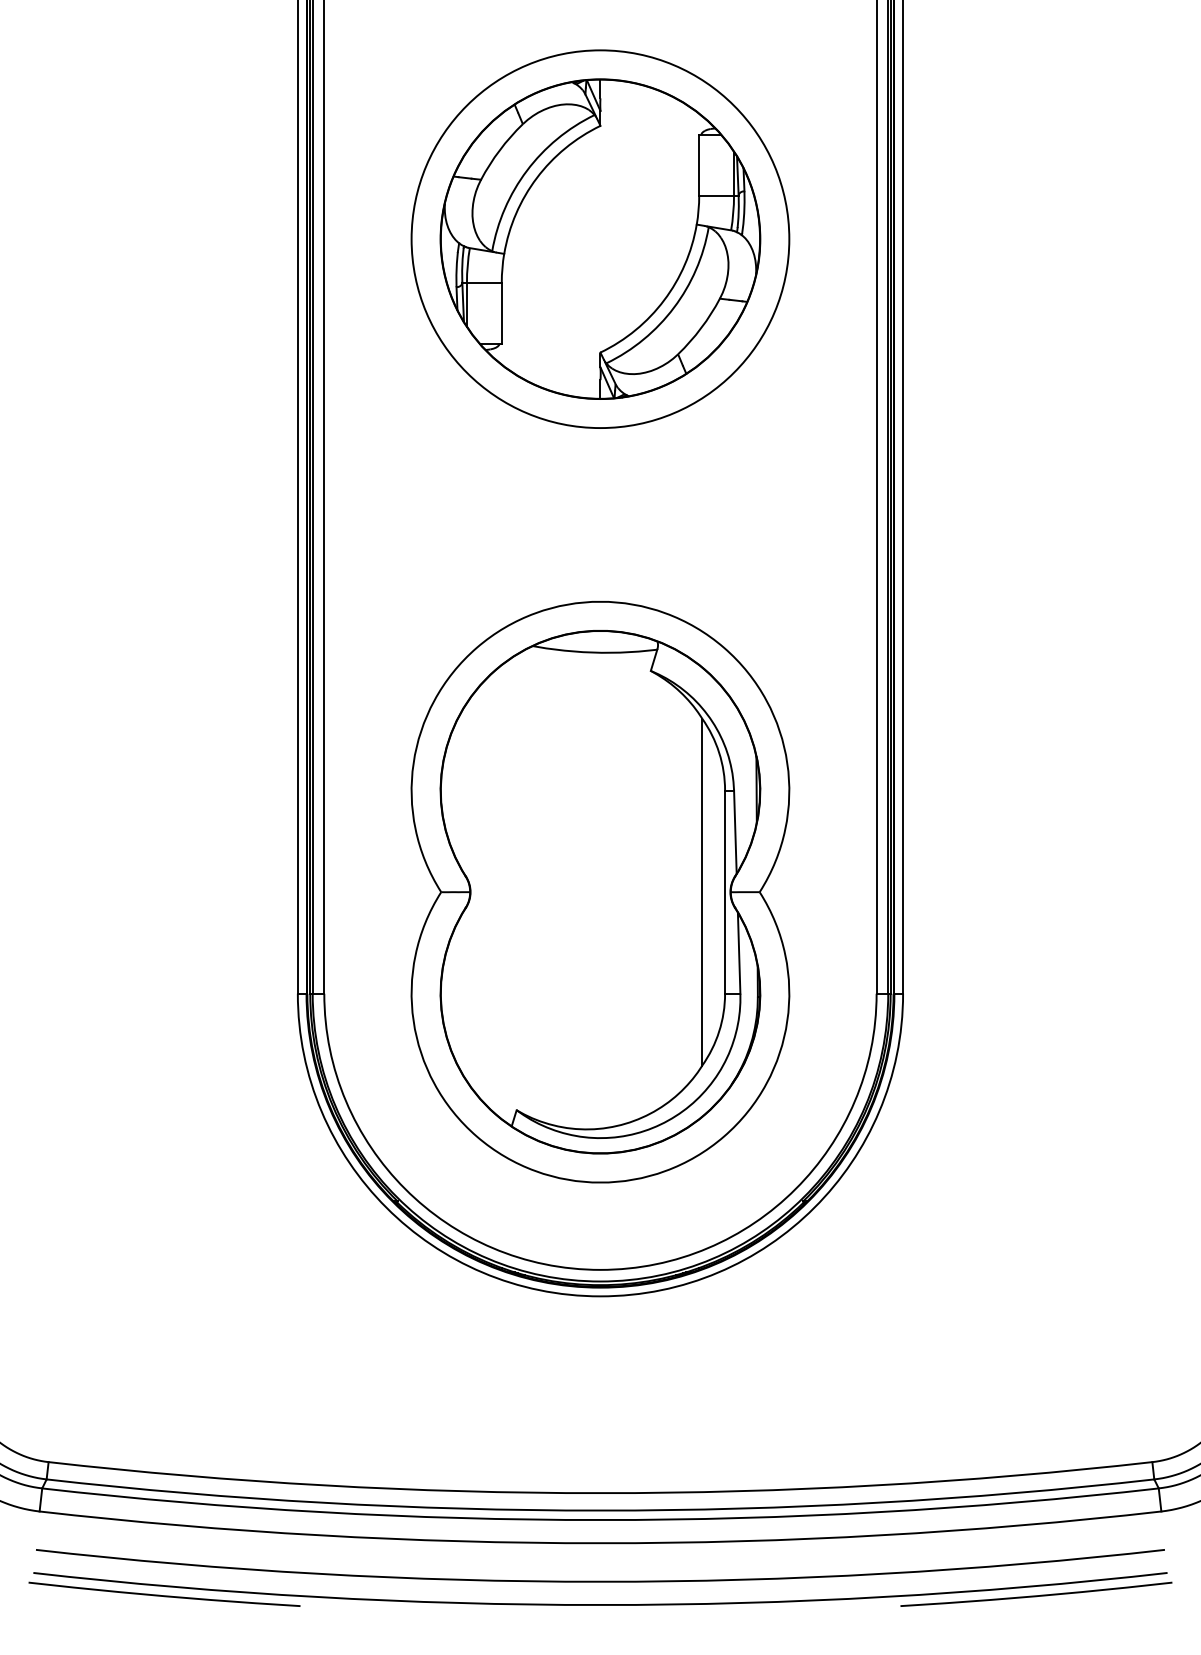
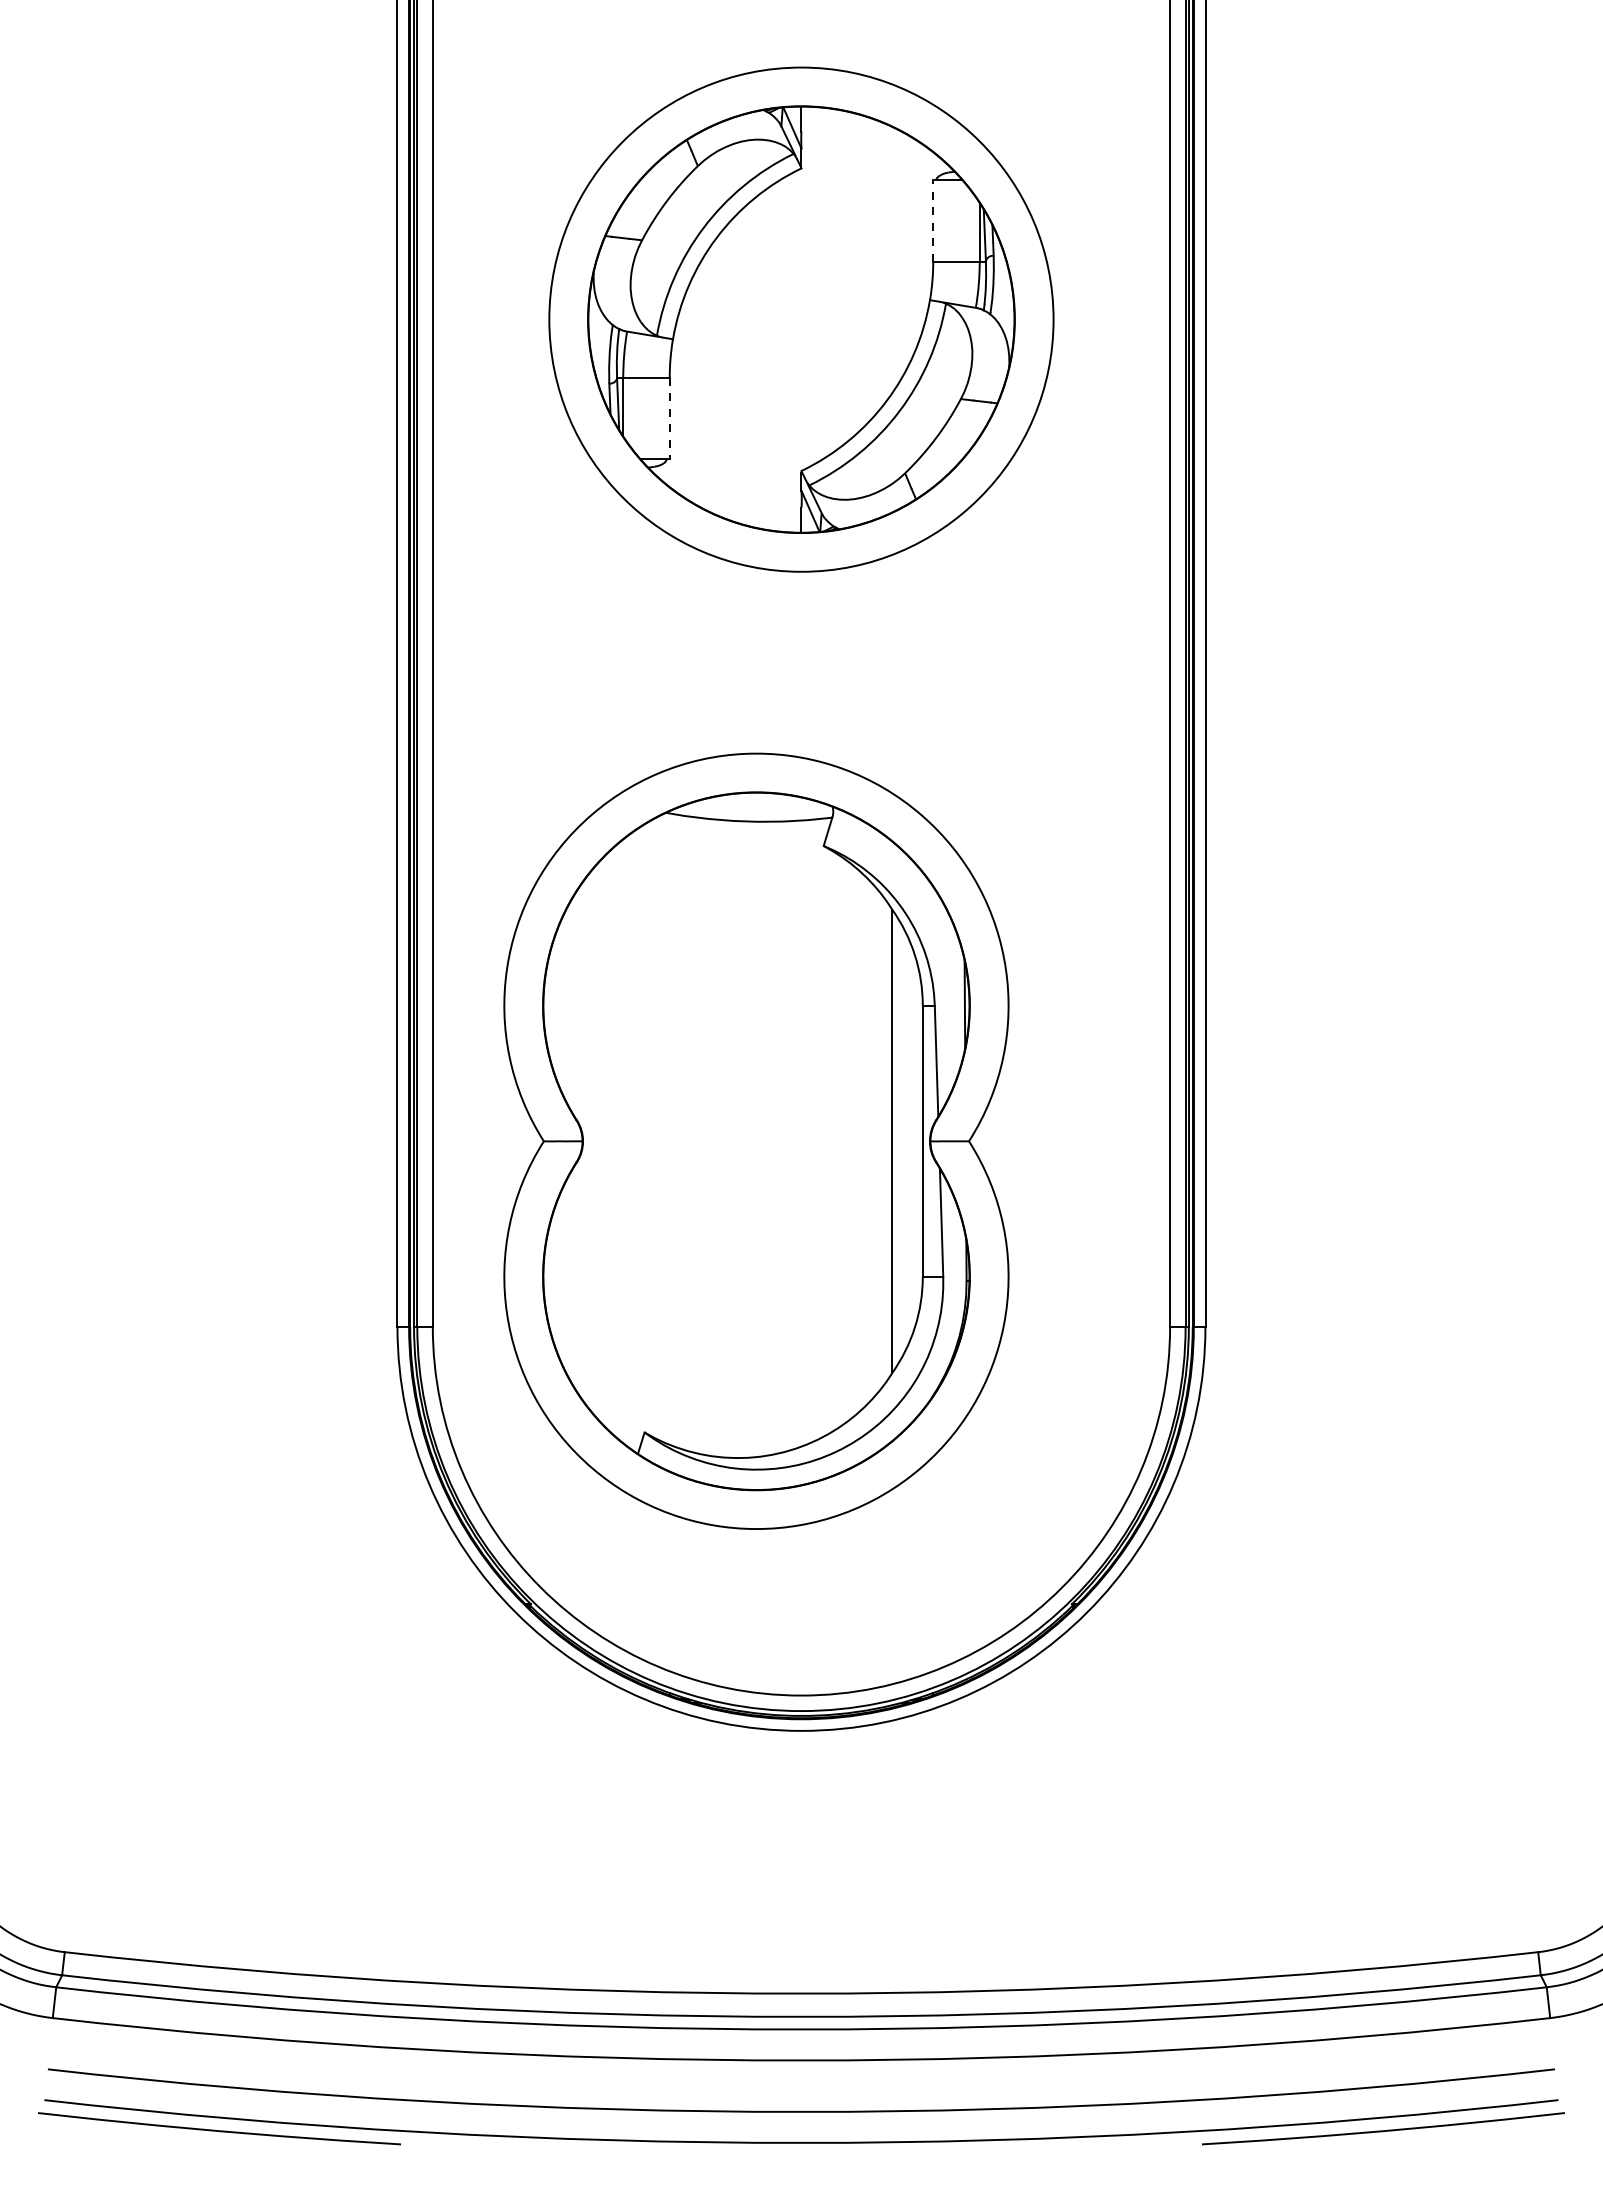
line: (699, 164) -> (933, 220), solid -> dashed
line: (501, 313) -> (669, 418), solid -> dashed
part: (600, 891) -> (756, 1140), moved

